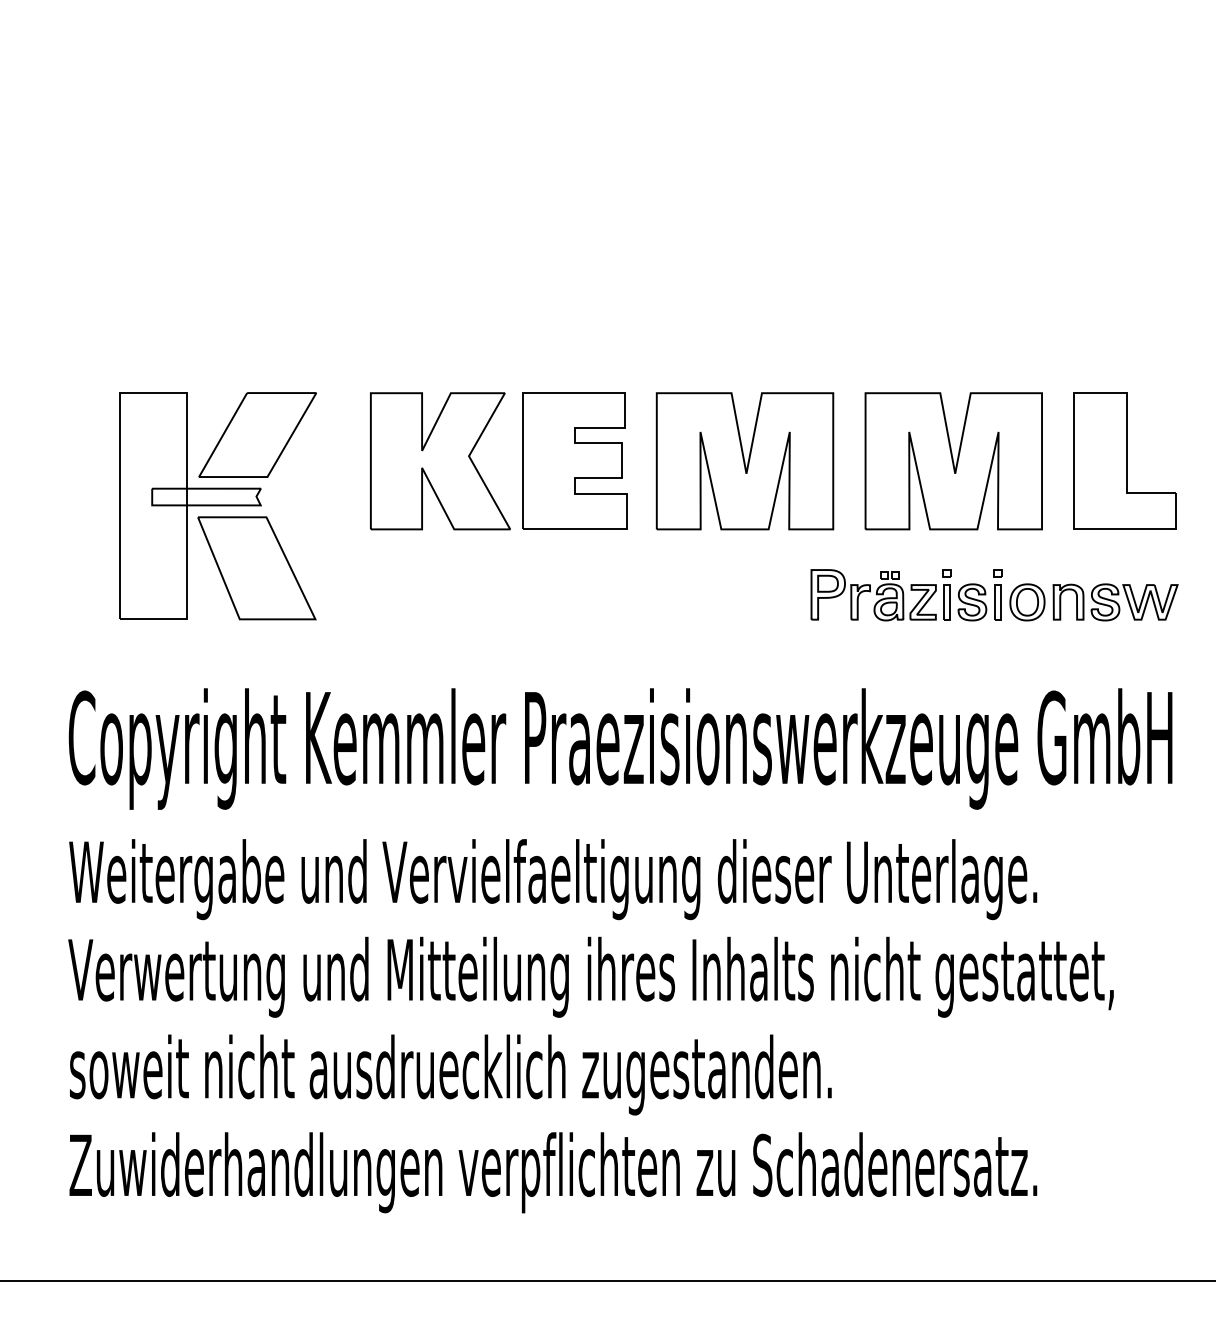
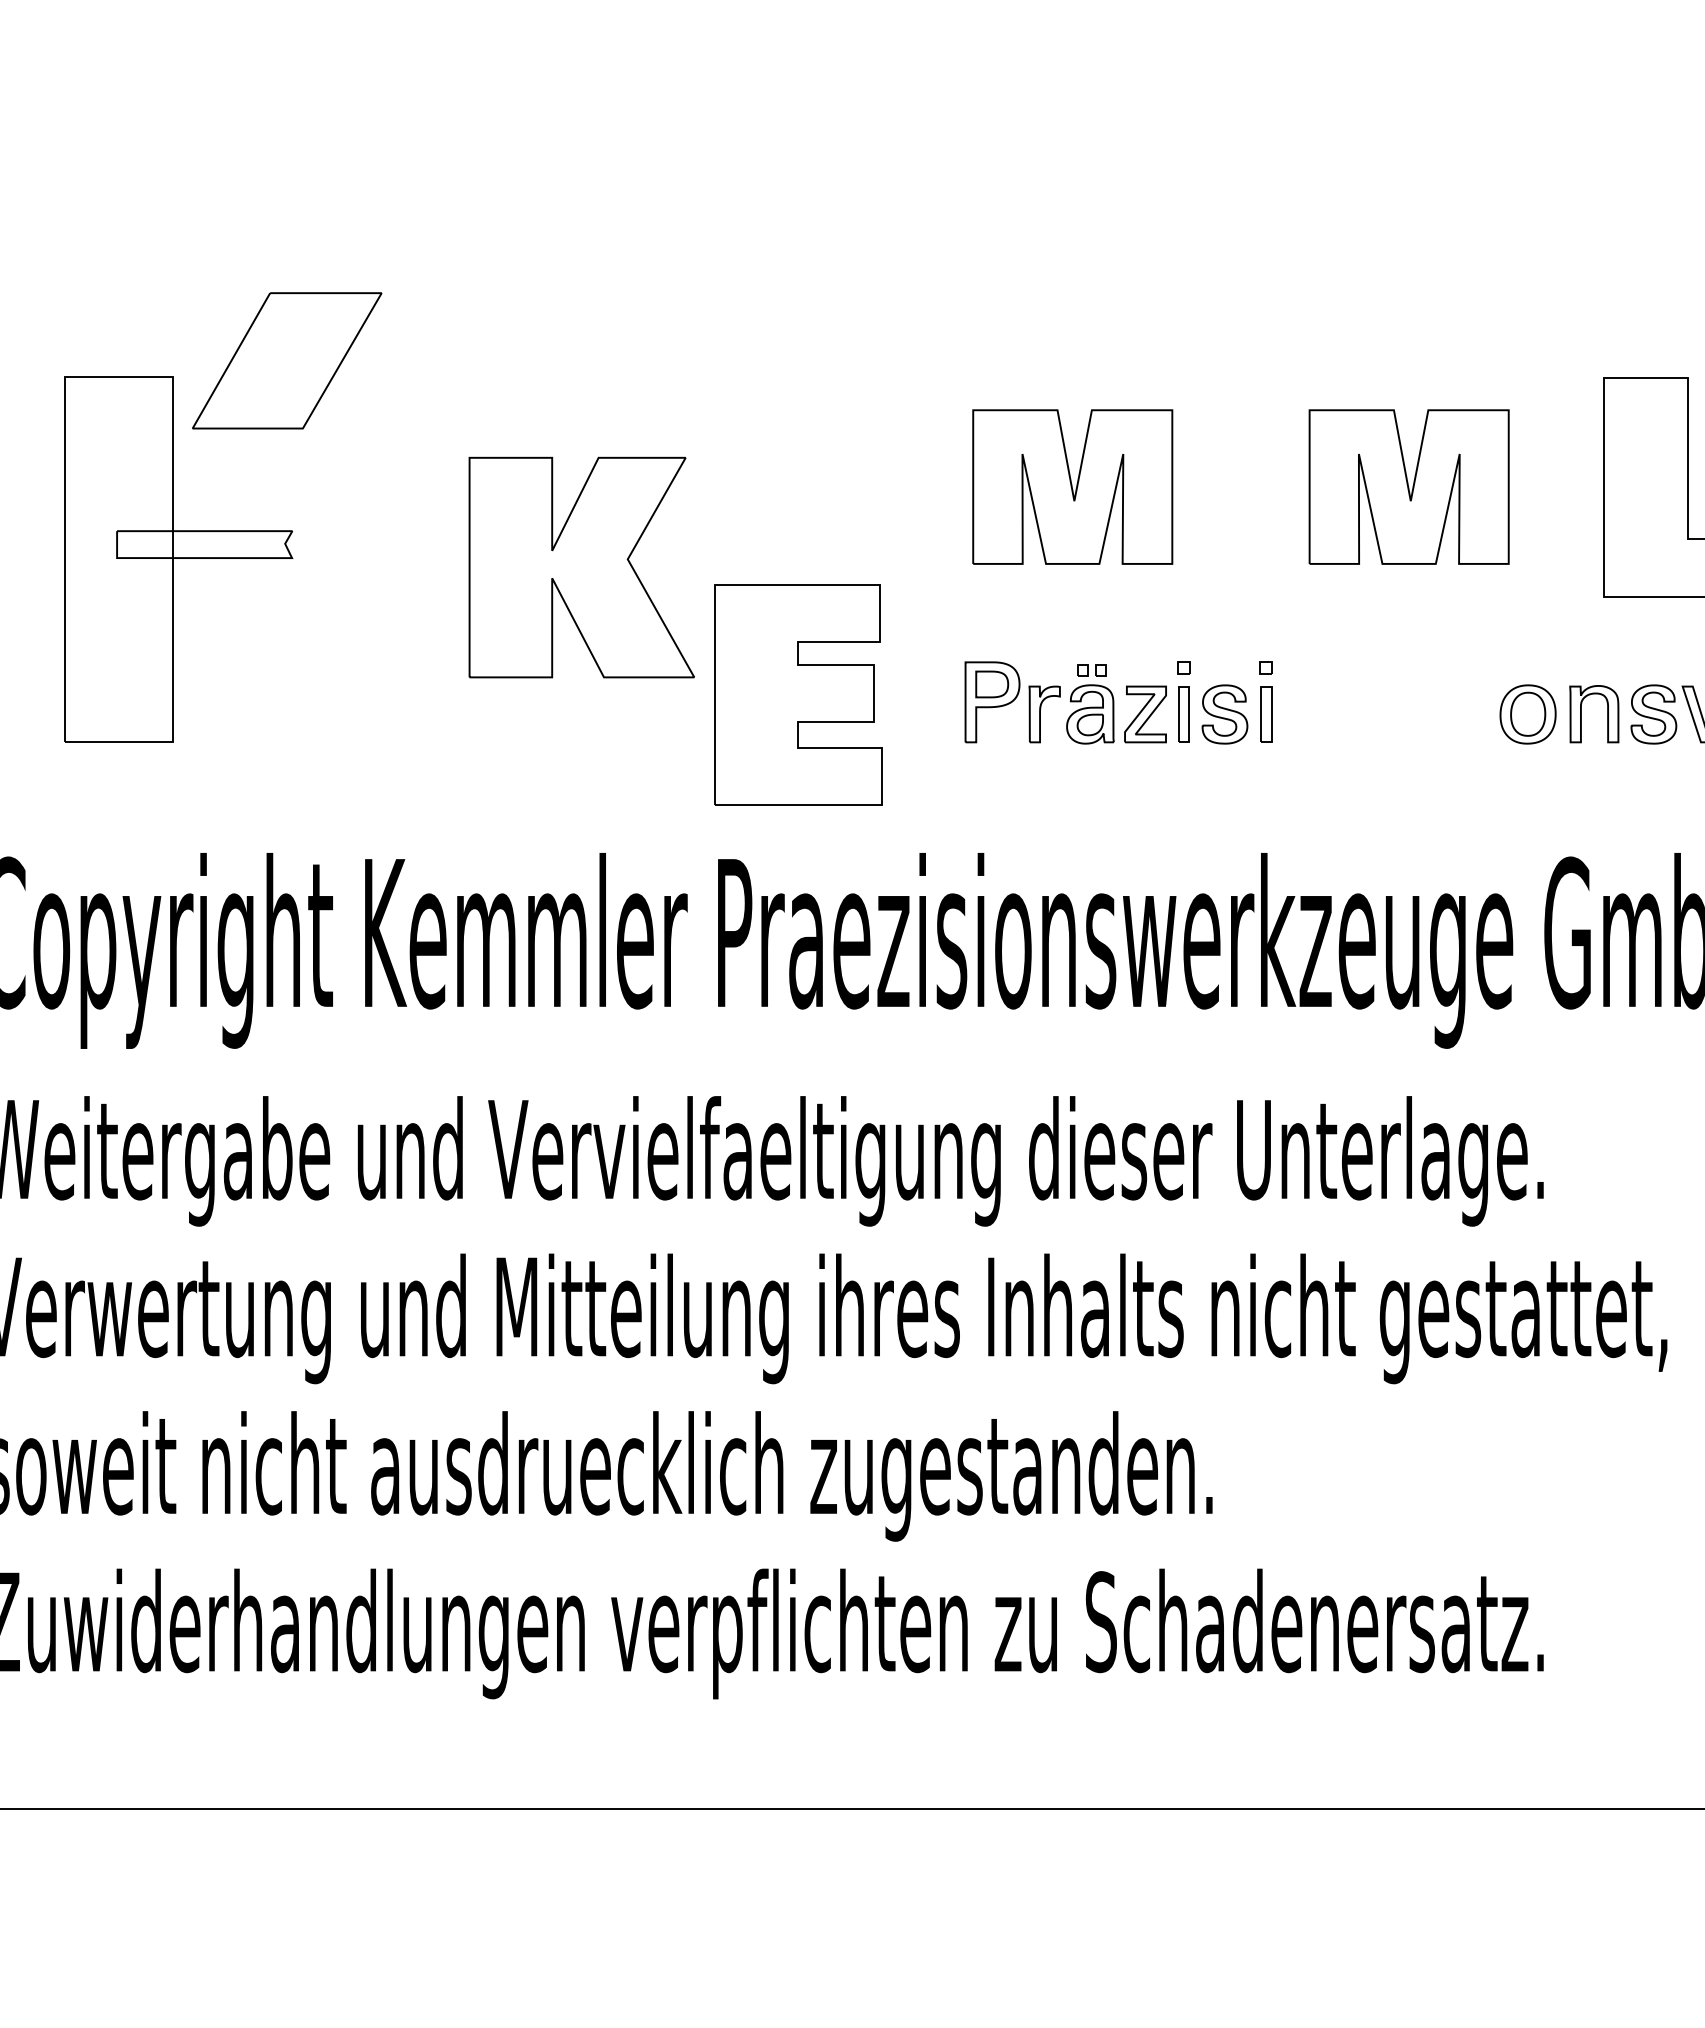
part: (257, 434) -> (286, 359), moved
part: (574, 460) -> (797, 693), moved
part: (440, 461) -> (581, 567), moved
part: (744, 461) -> (1071, 487), size x0.7
part: (953, 461) -> (1408, 487), size x0.7
part: (256, 568) -> (285, 659), removed
part: (906, 595) -> (1118, 703), moved

